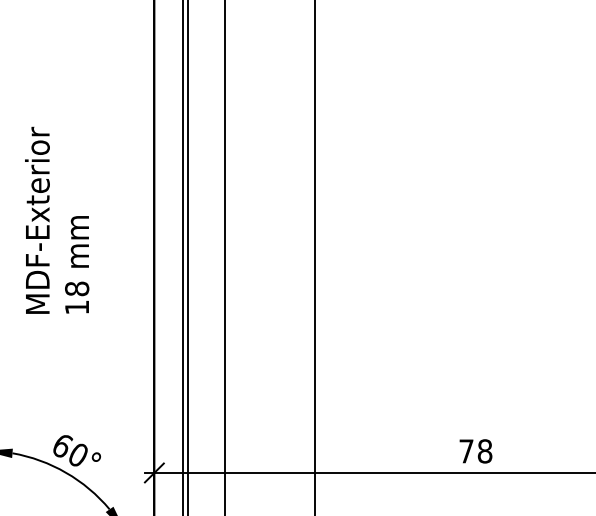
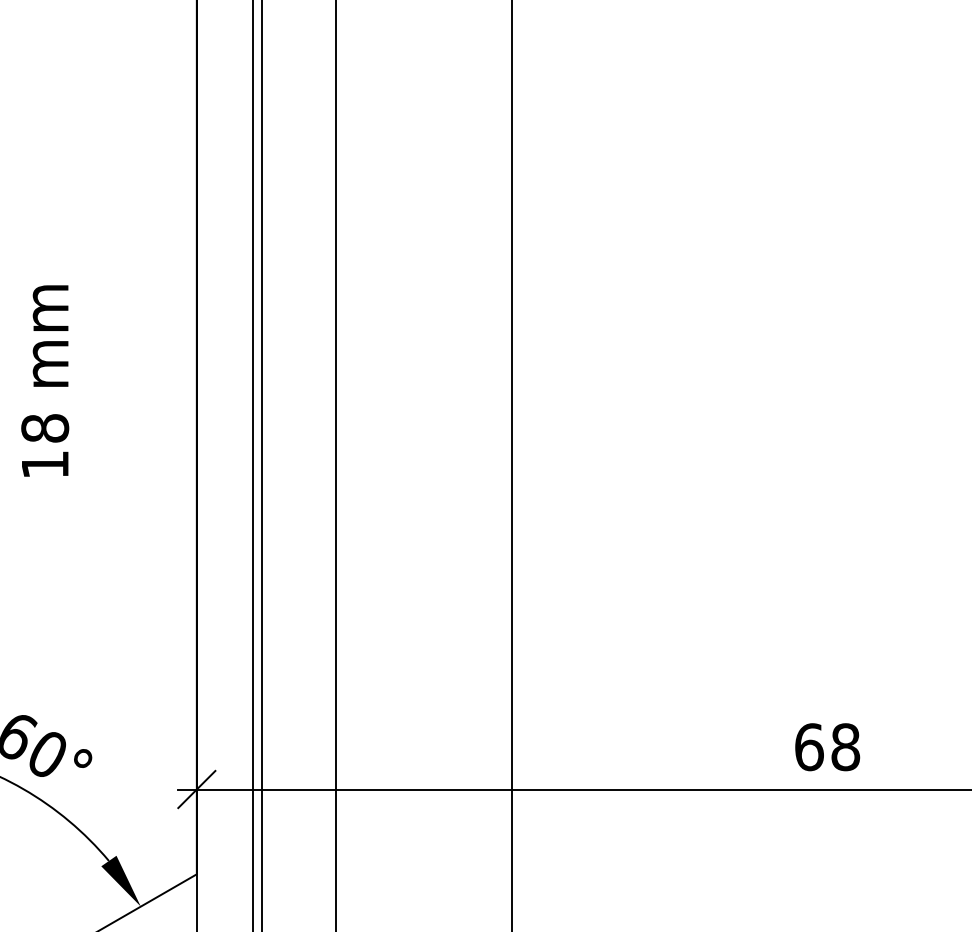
text: (466, 451) -> (809, 747), 78 -> 68

